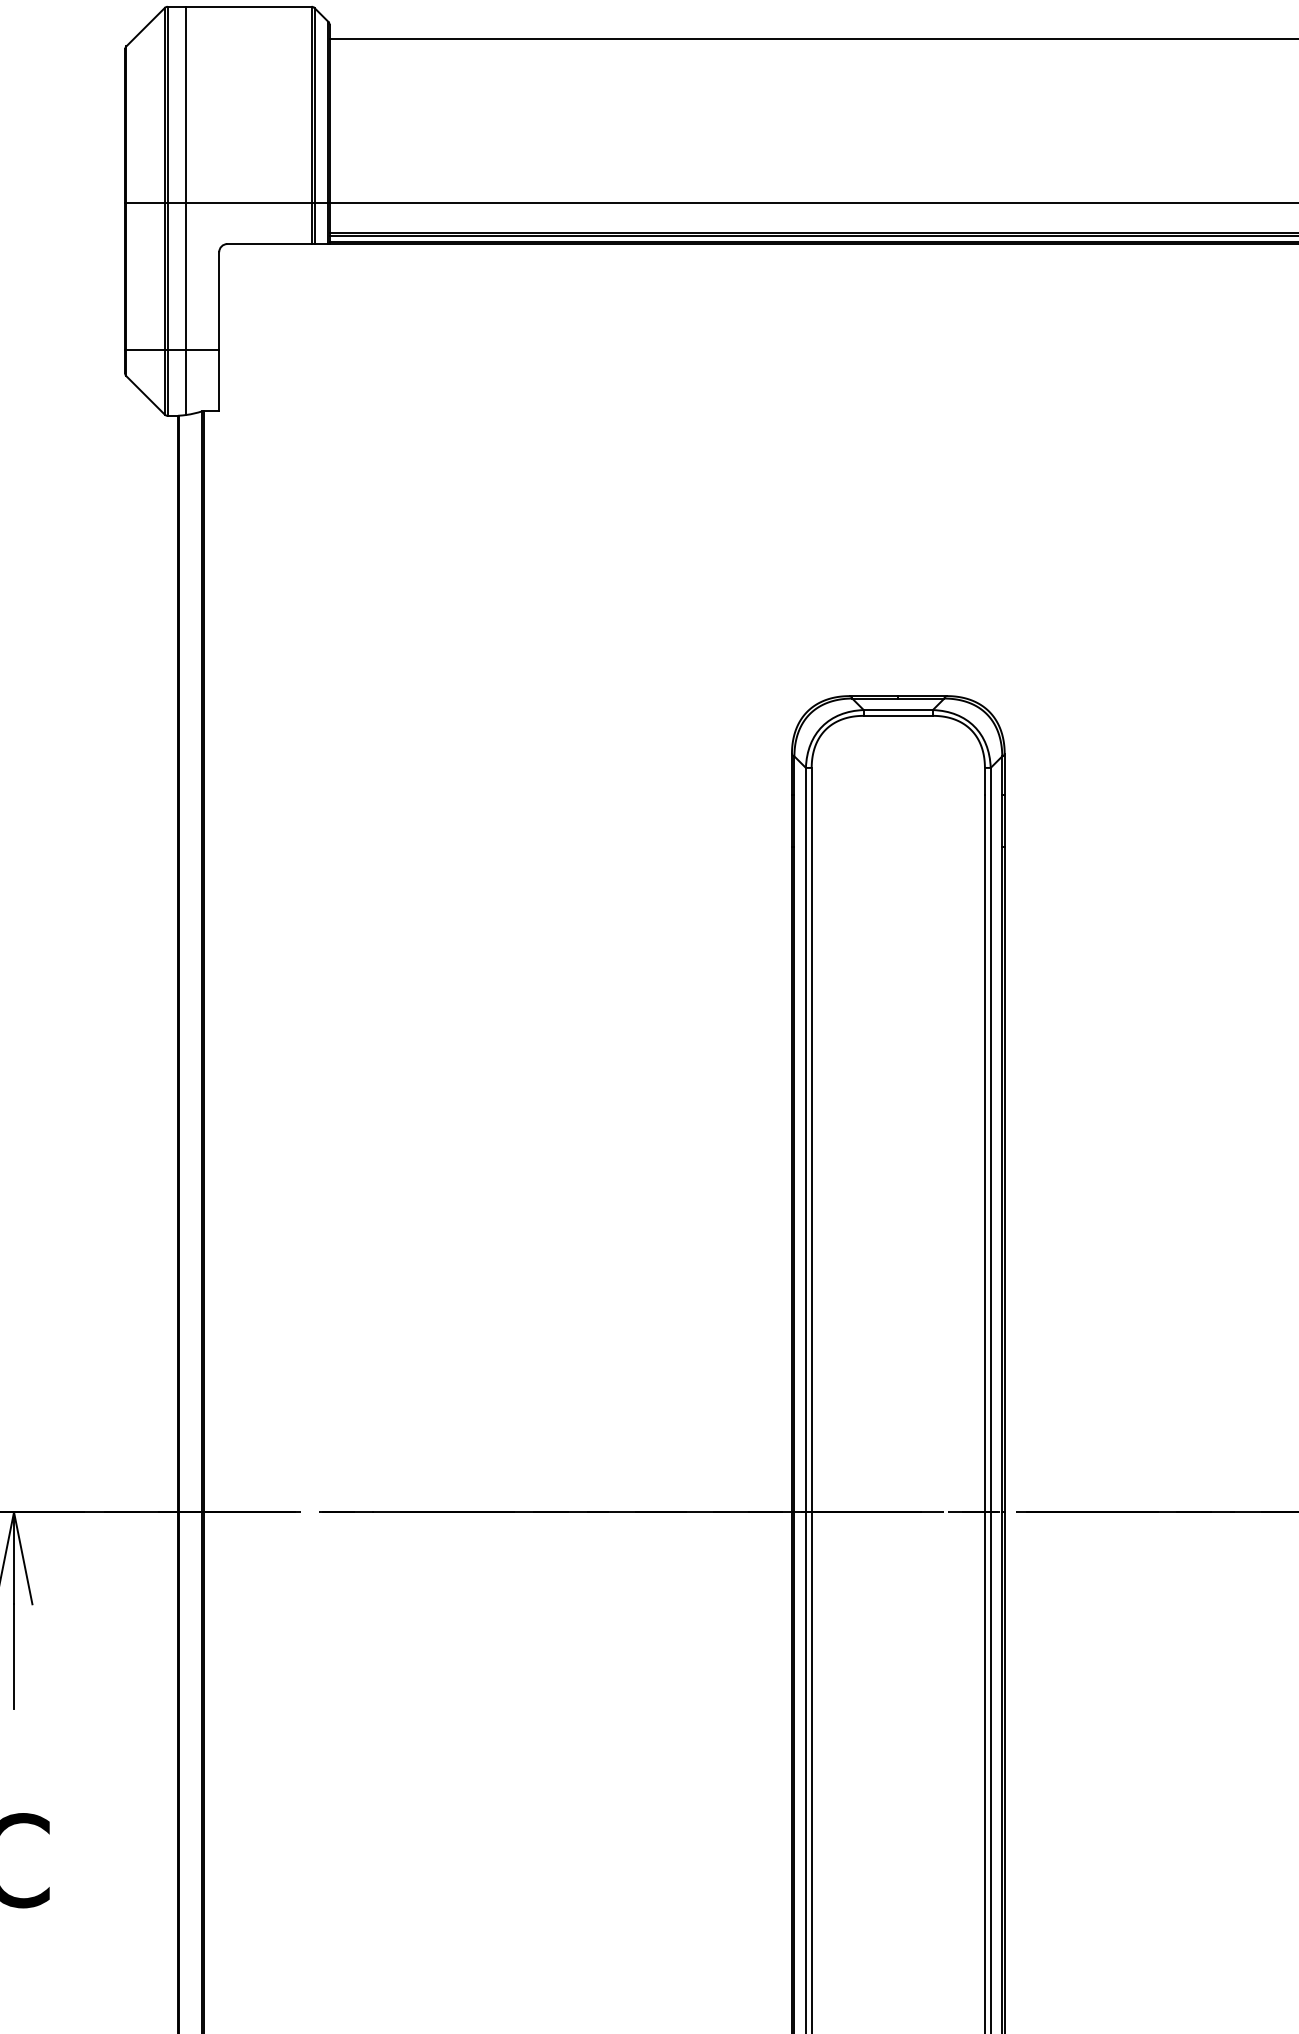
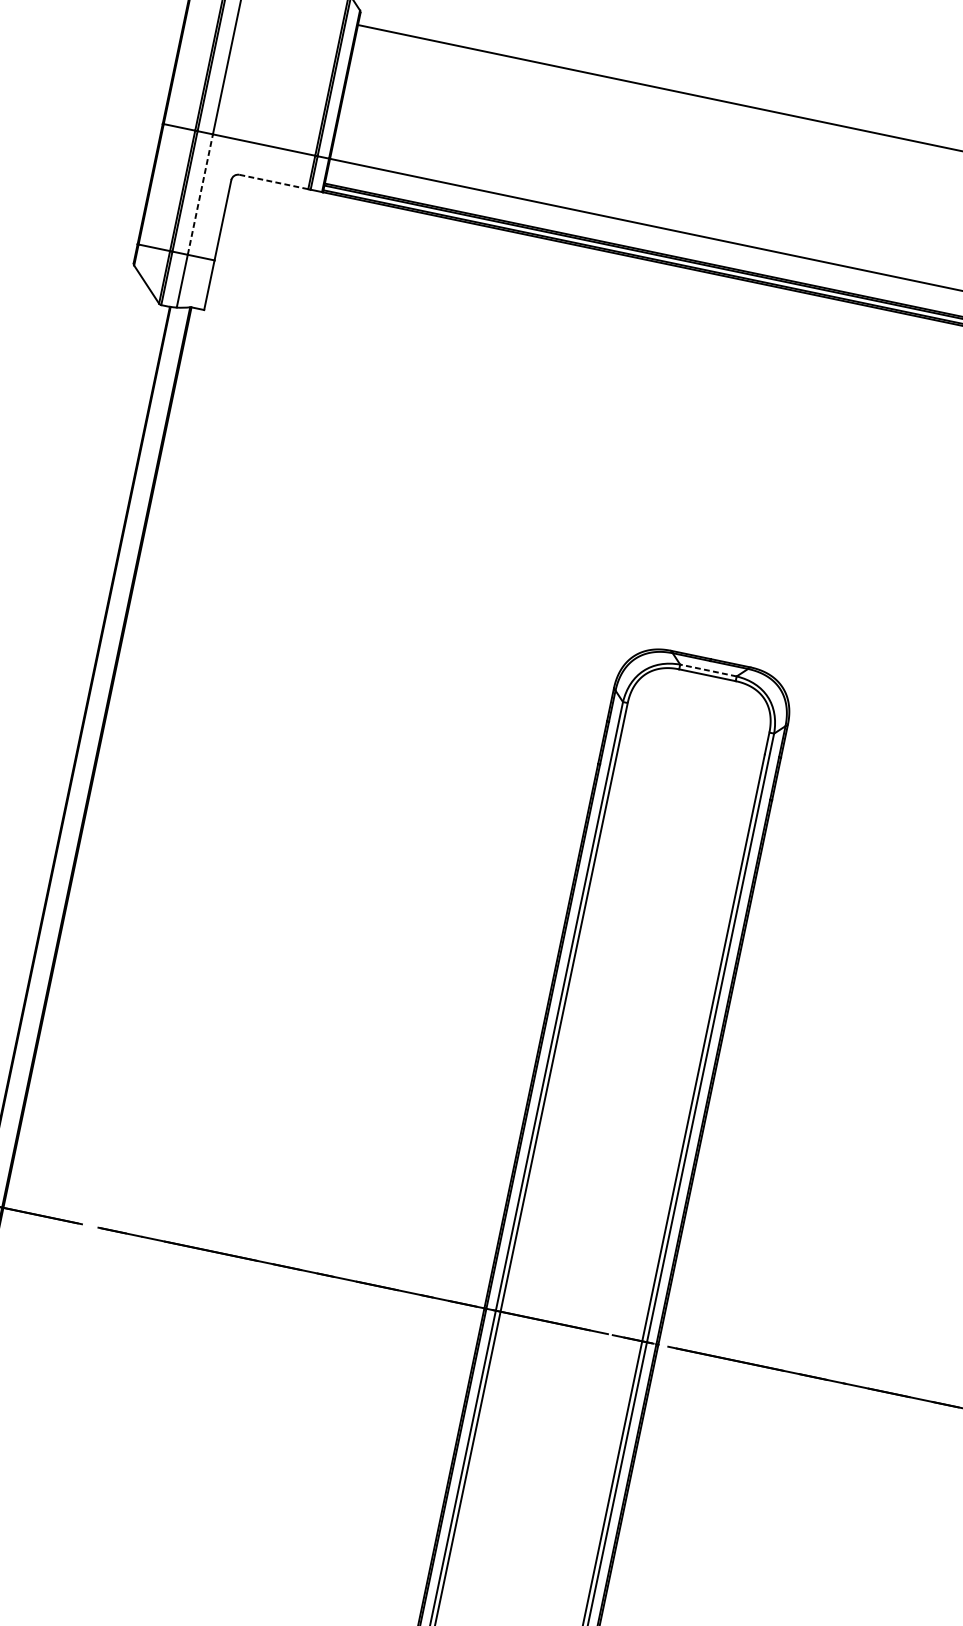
line: (270, 244) -> (274, 182), solid -> dashed
line: (186, 276) -> (200, 194), solid -> dashed
line: (898, 710) -> (708, 670), solid -> dashed

